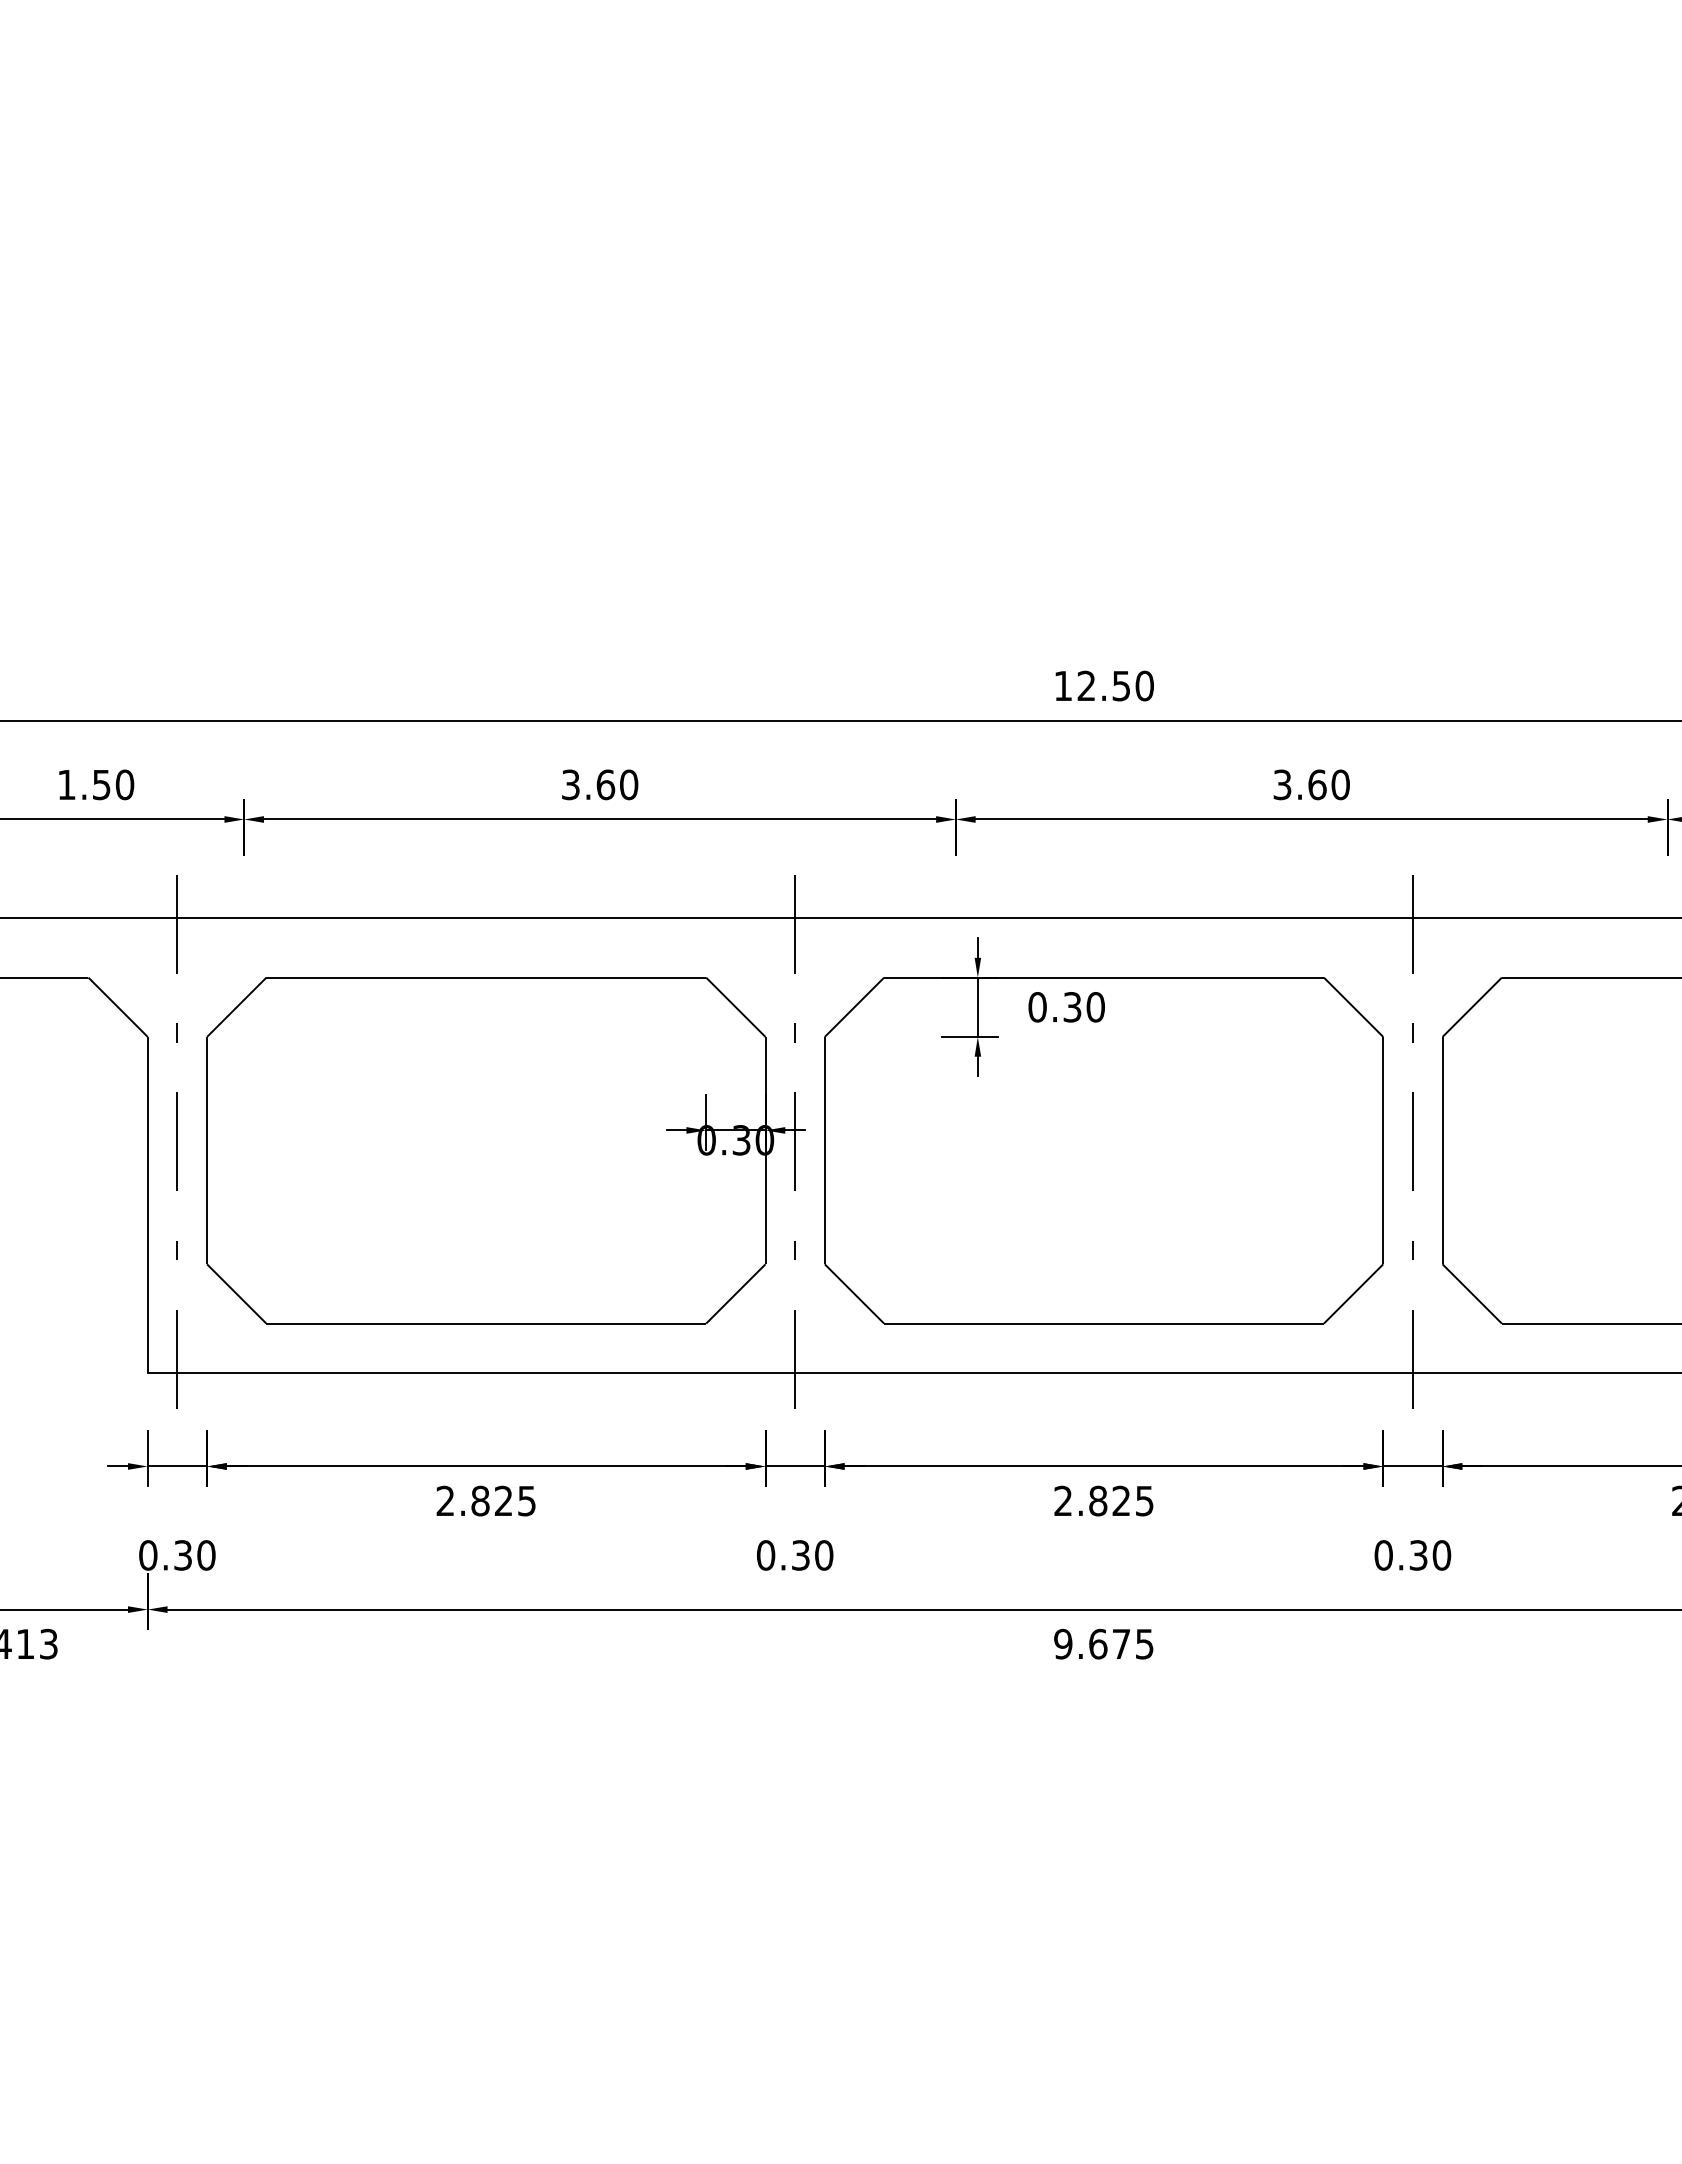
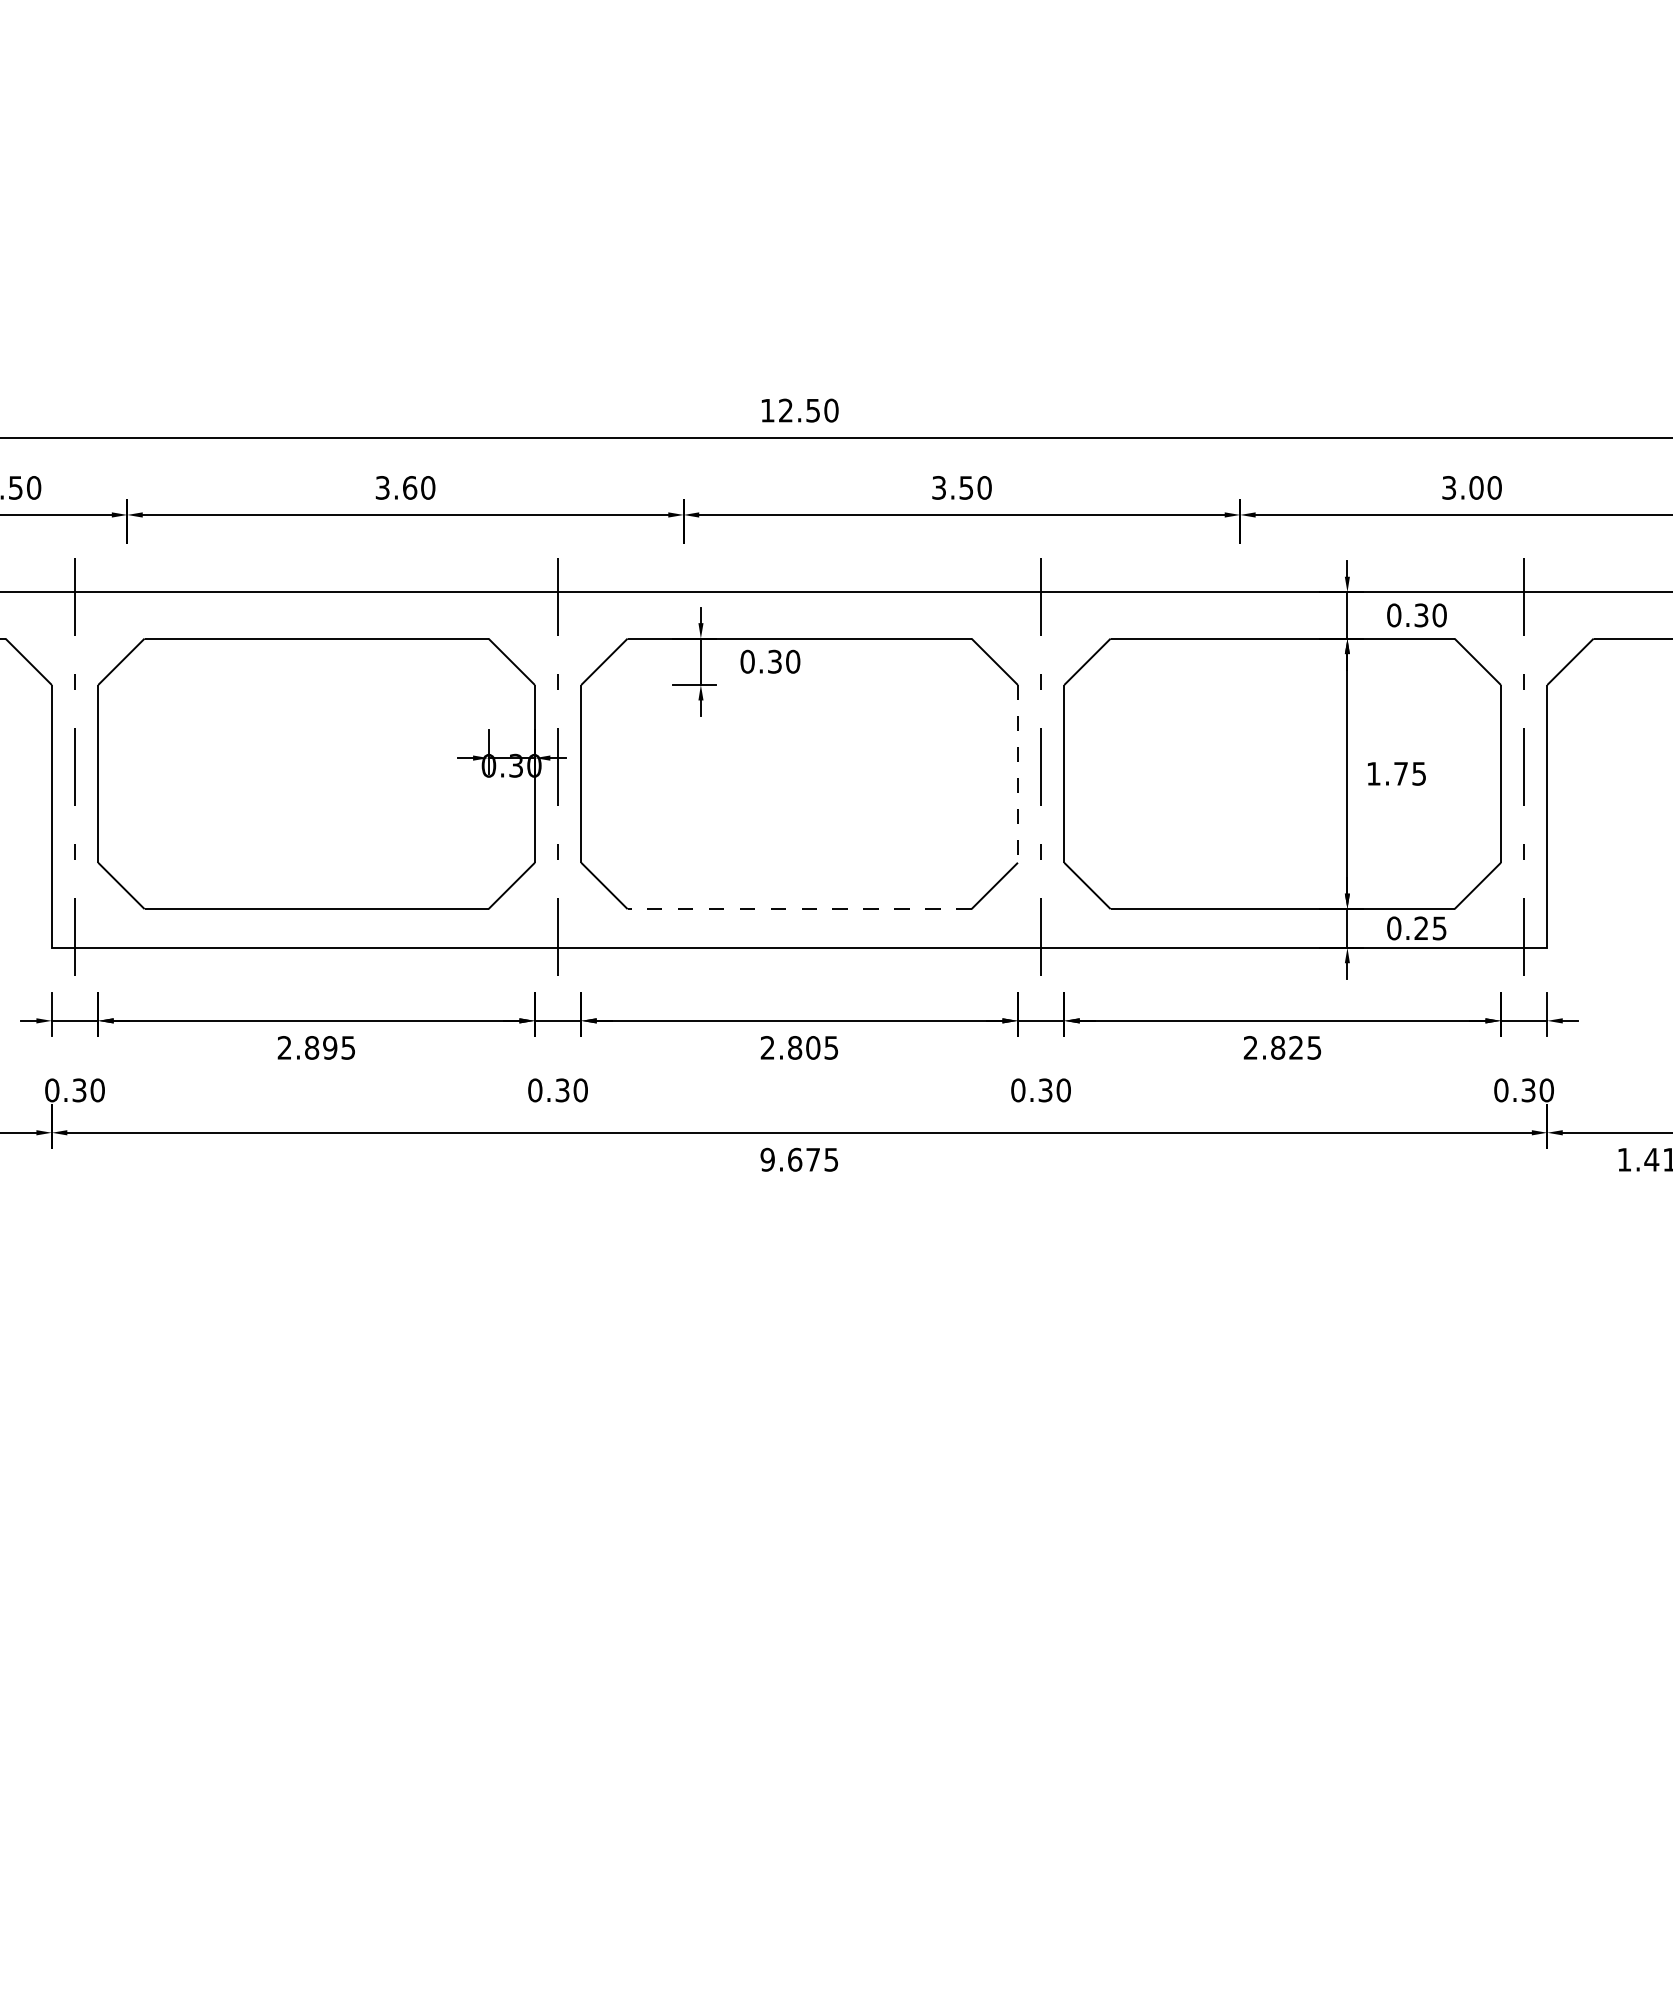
text: (1317, 784) -> (966, 487), 3.60 -> 3.50
line: (1382, 1150) -> (1017, 773), solid -> dashed
line: (1103, 1324) -> (799, 909), solid -> dashed
text: (504, 1500) -> (330, 1047), 2.825 -> 2.895
text: (1121, 1500) -> (813, 1047), 2.825 -> 2.805

